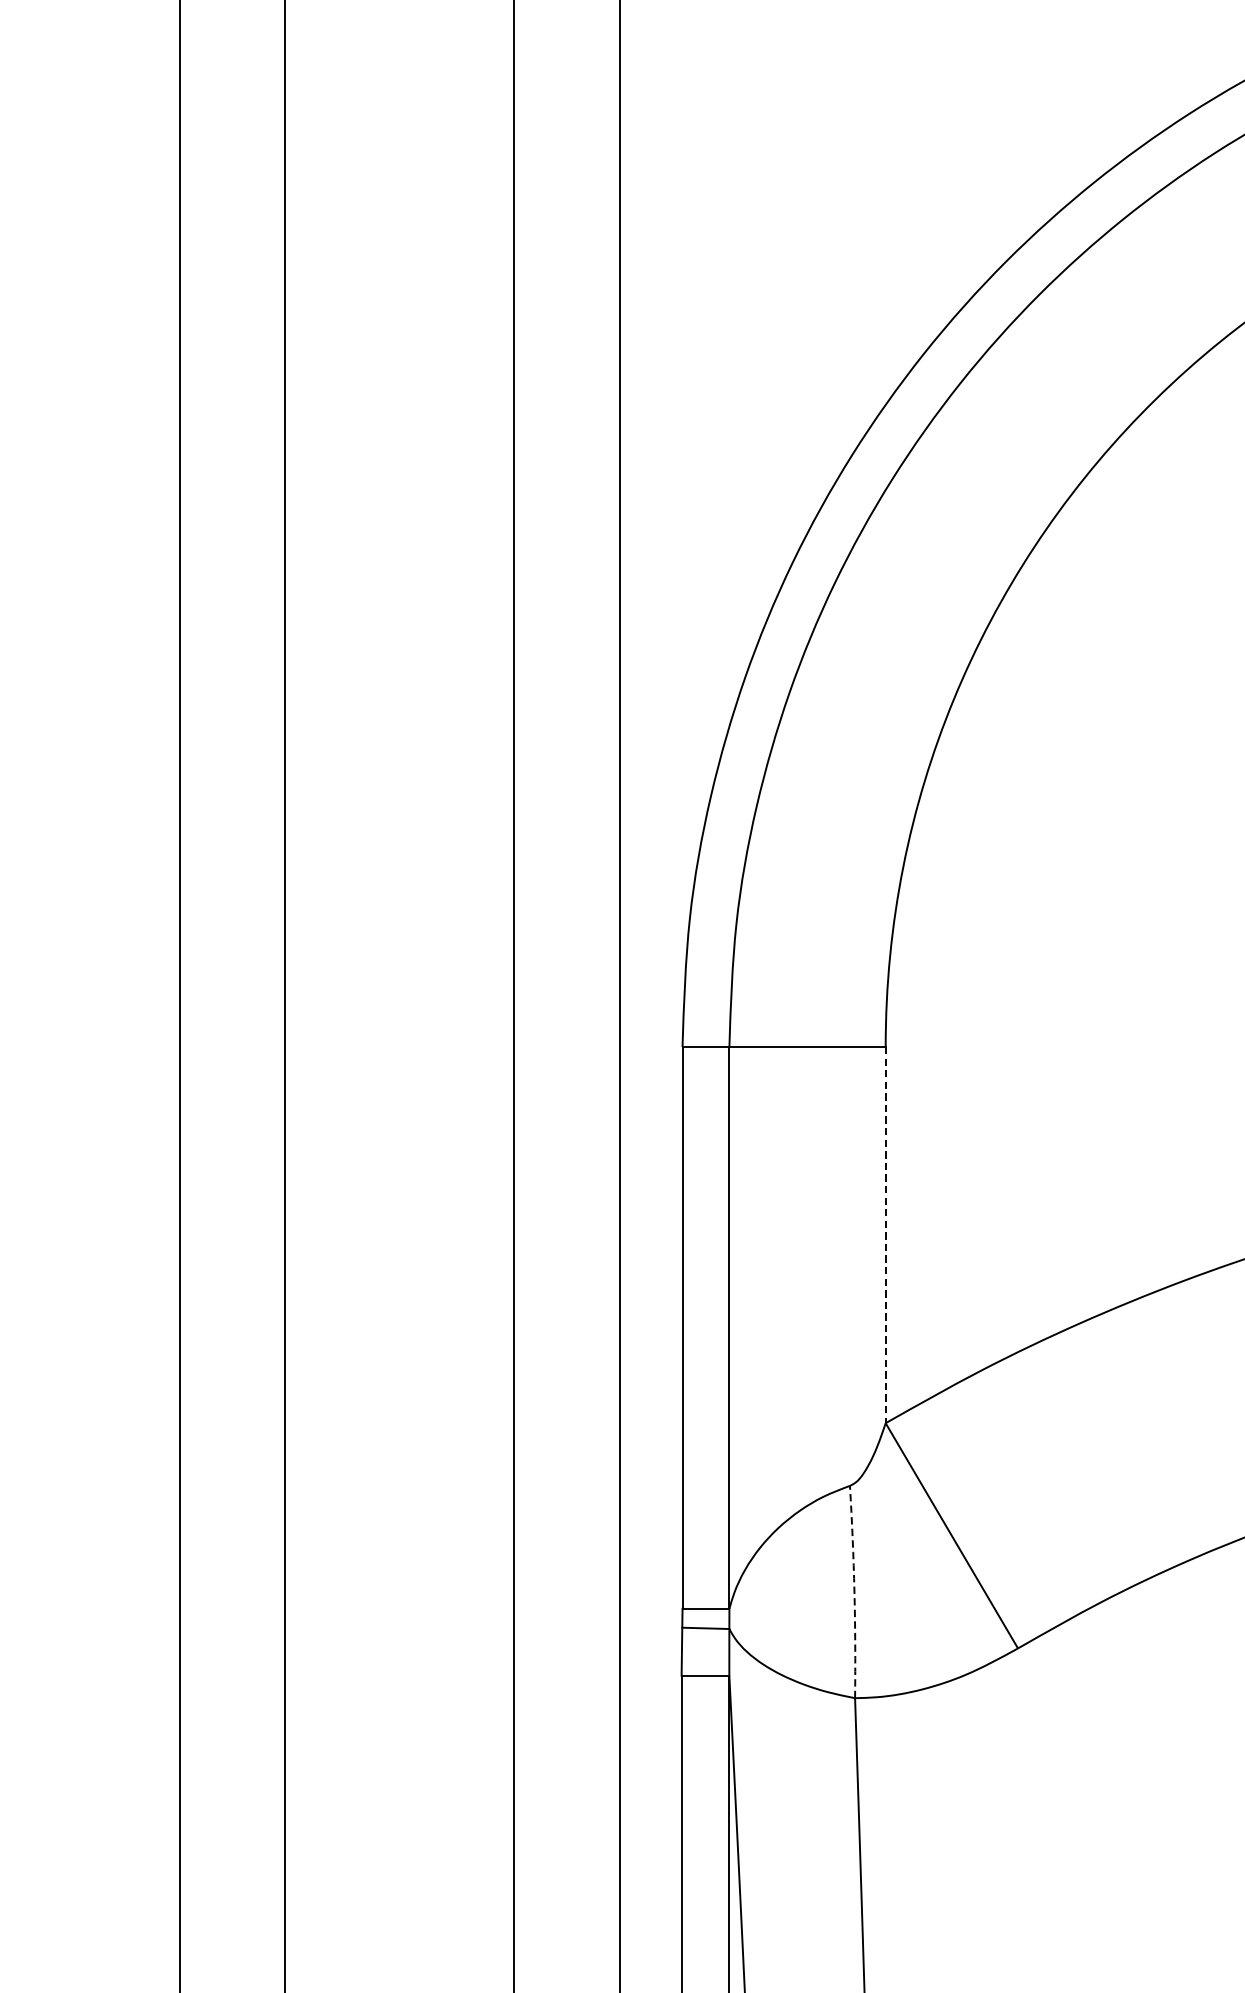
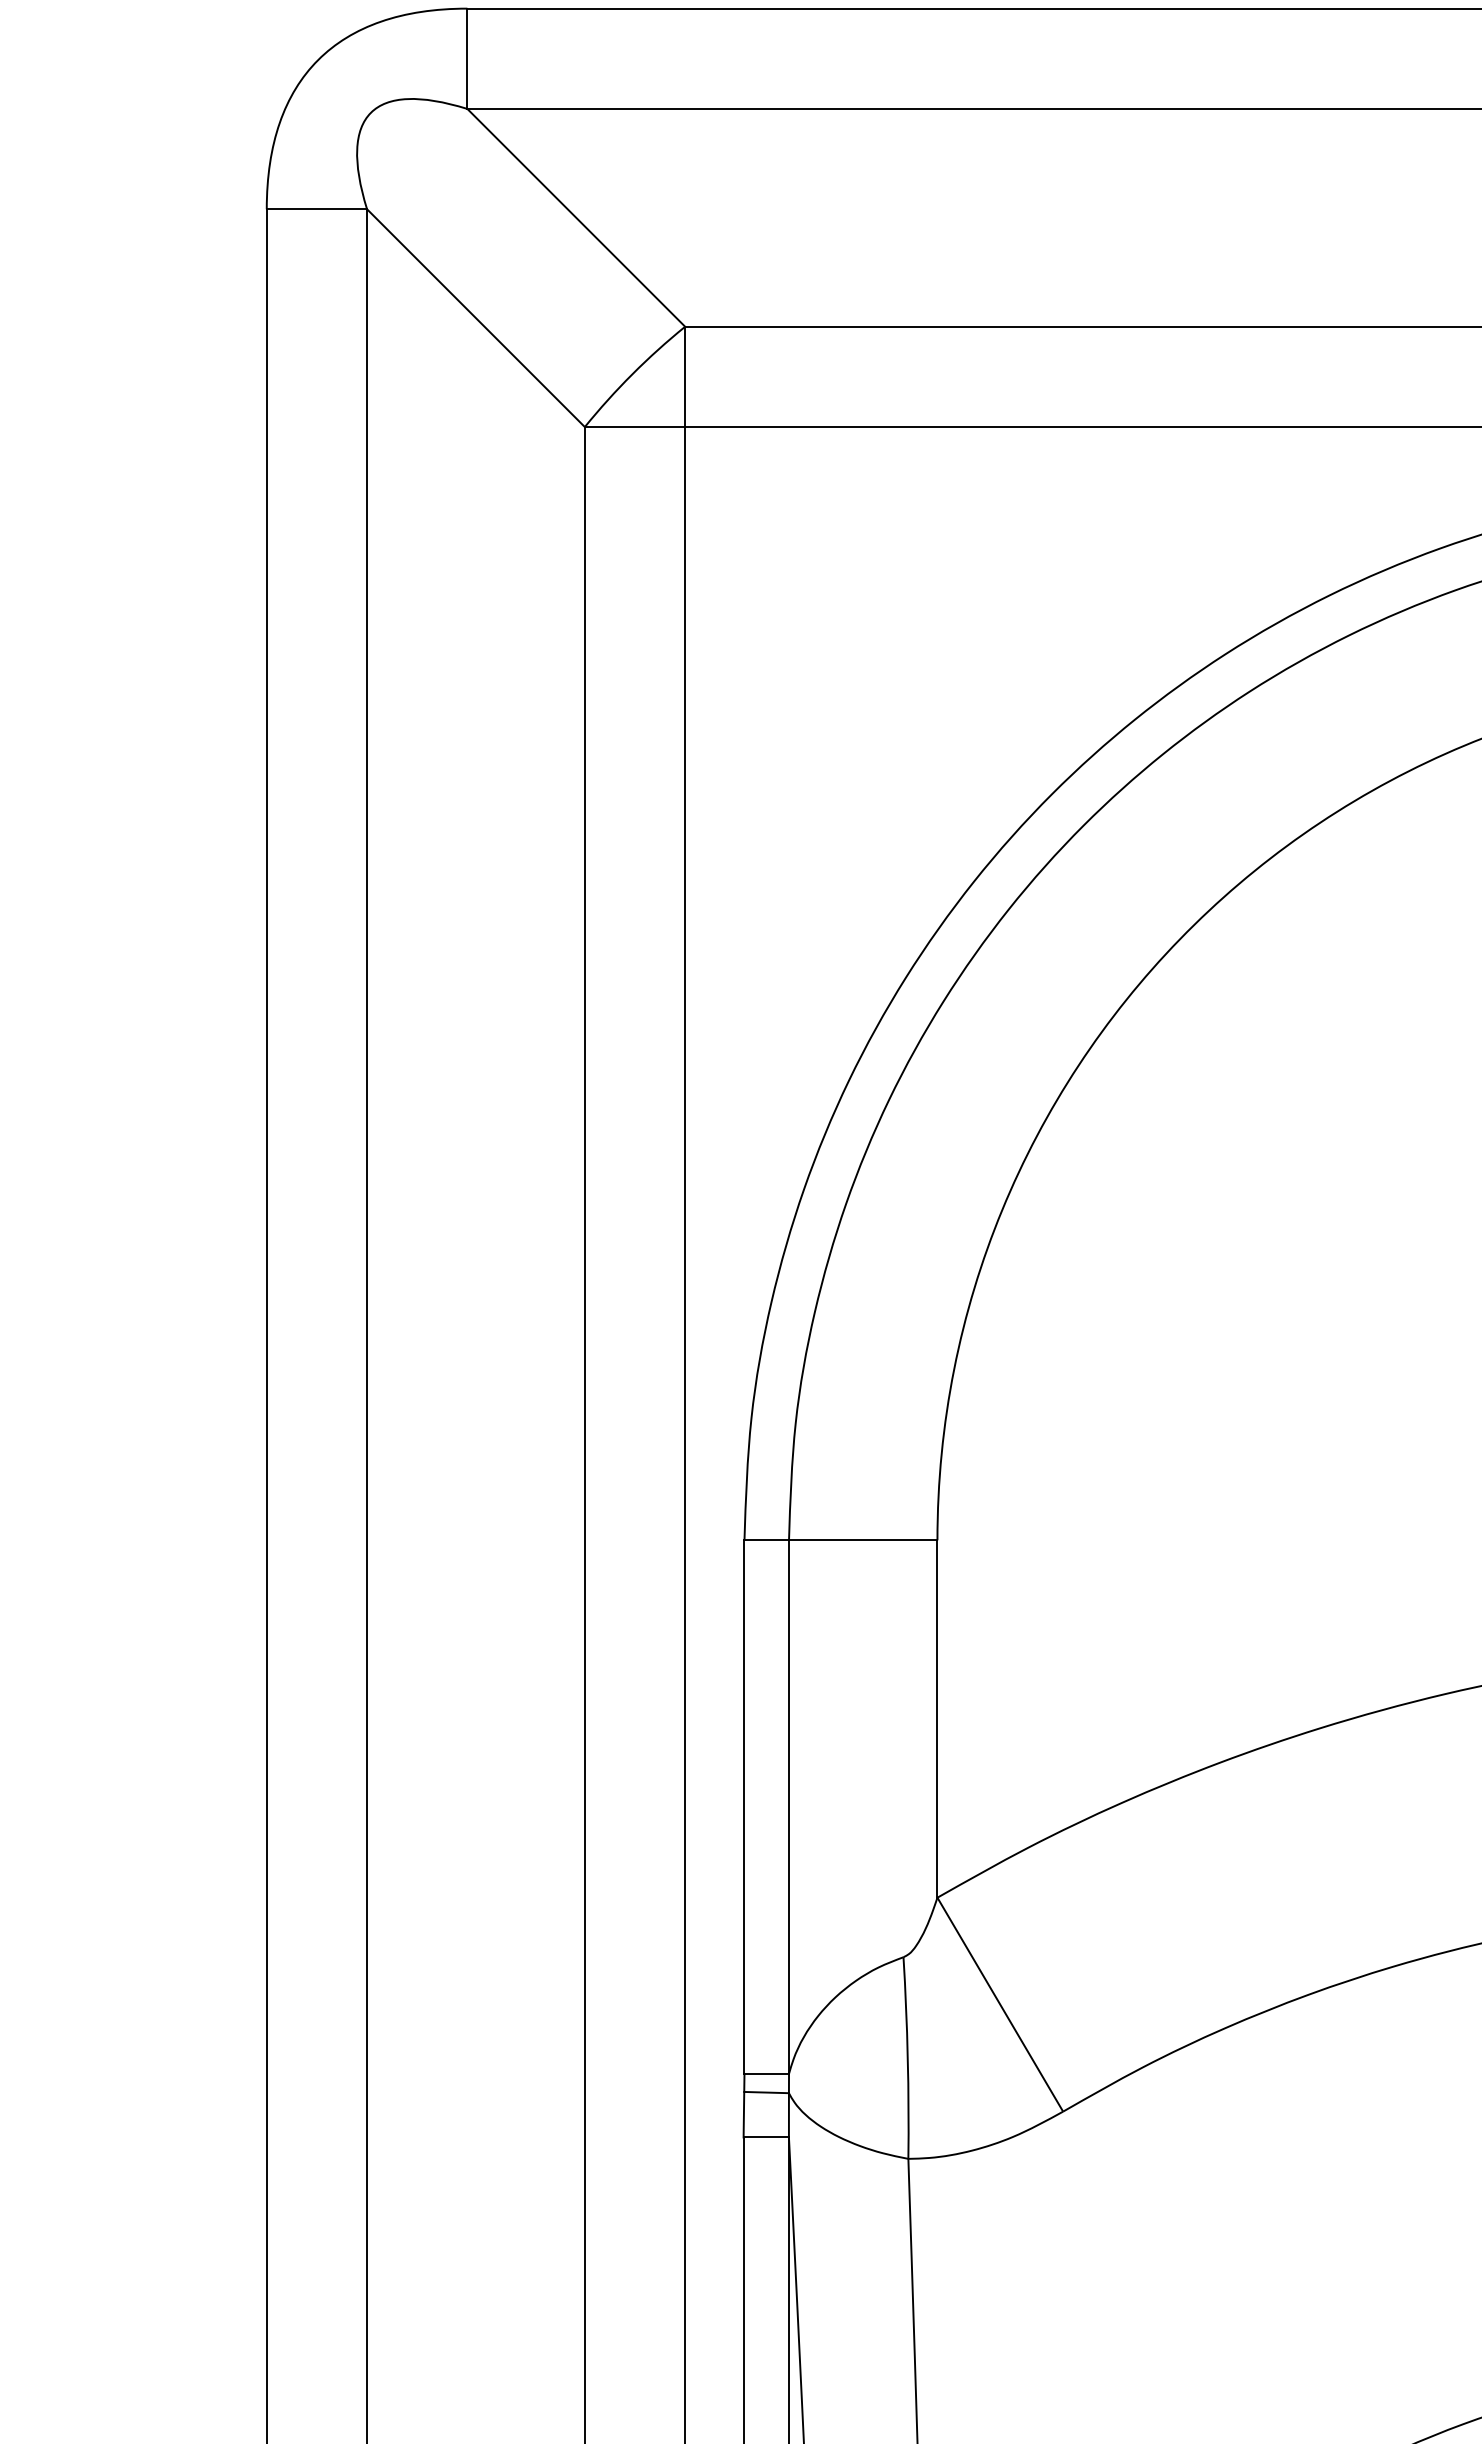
line: (885, 1235) -> (937, 1719), dashed -> solid
arc: (854, 1591) -> (907, 2057), dashed -> solid

